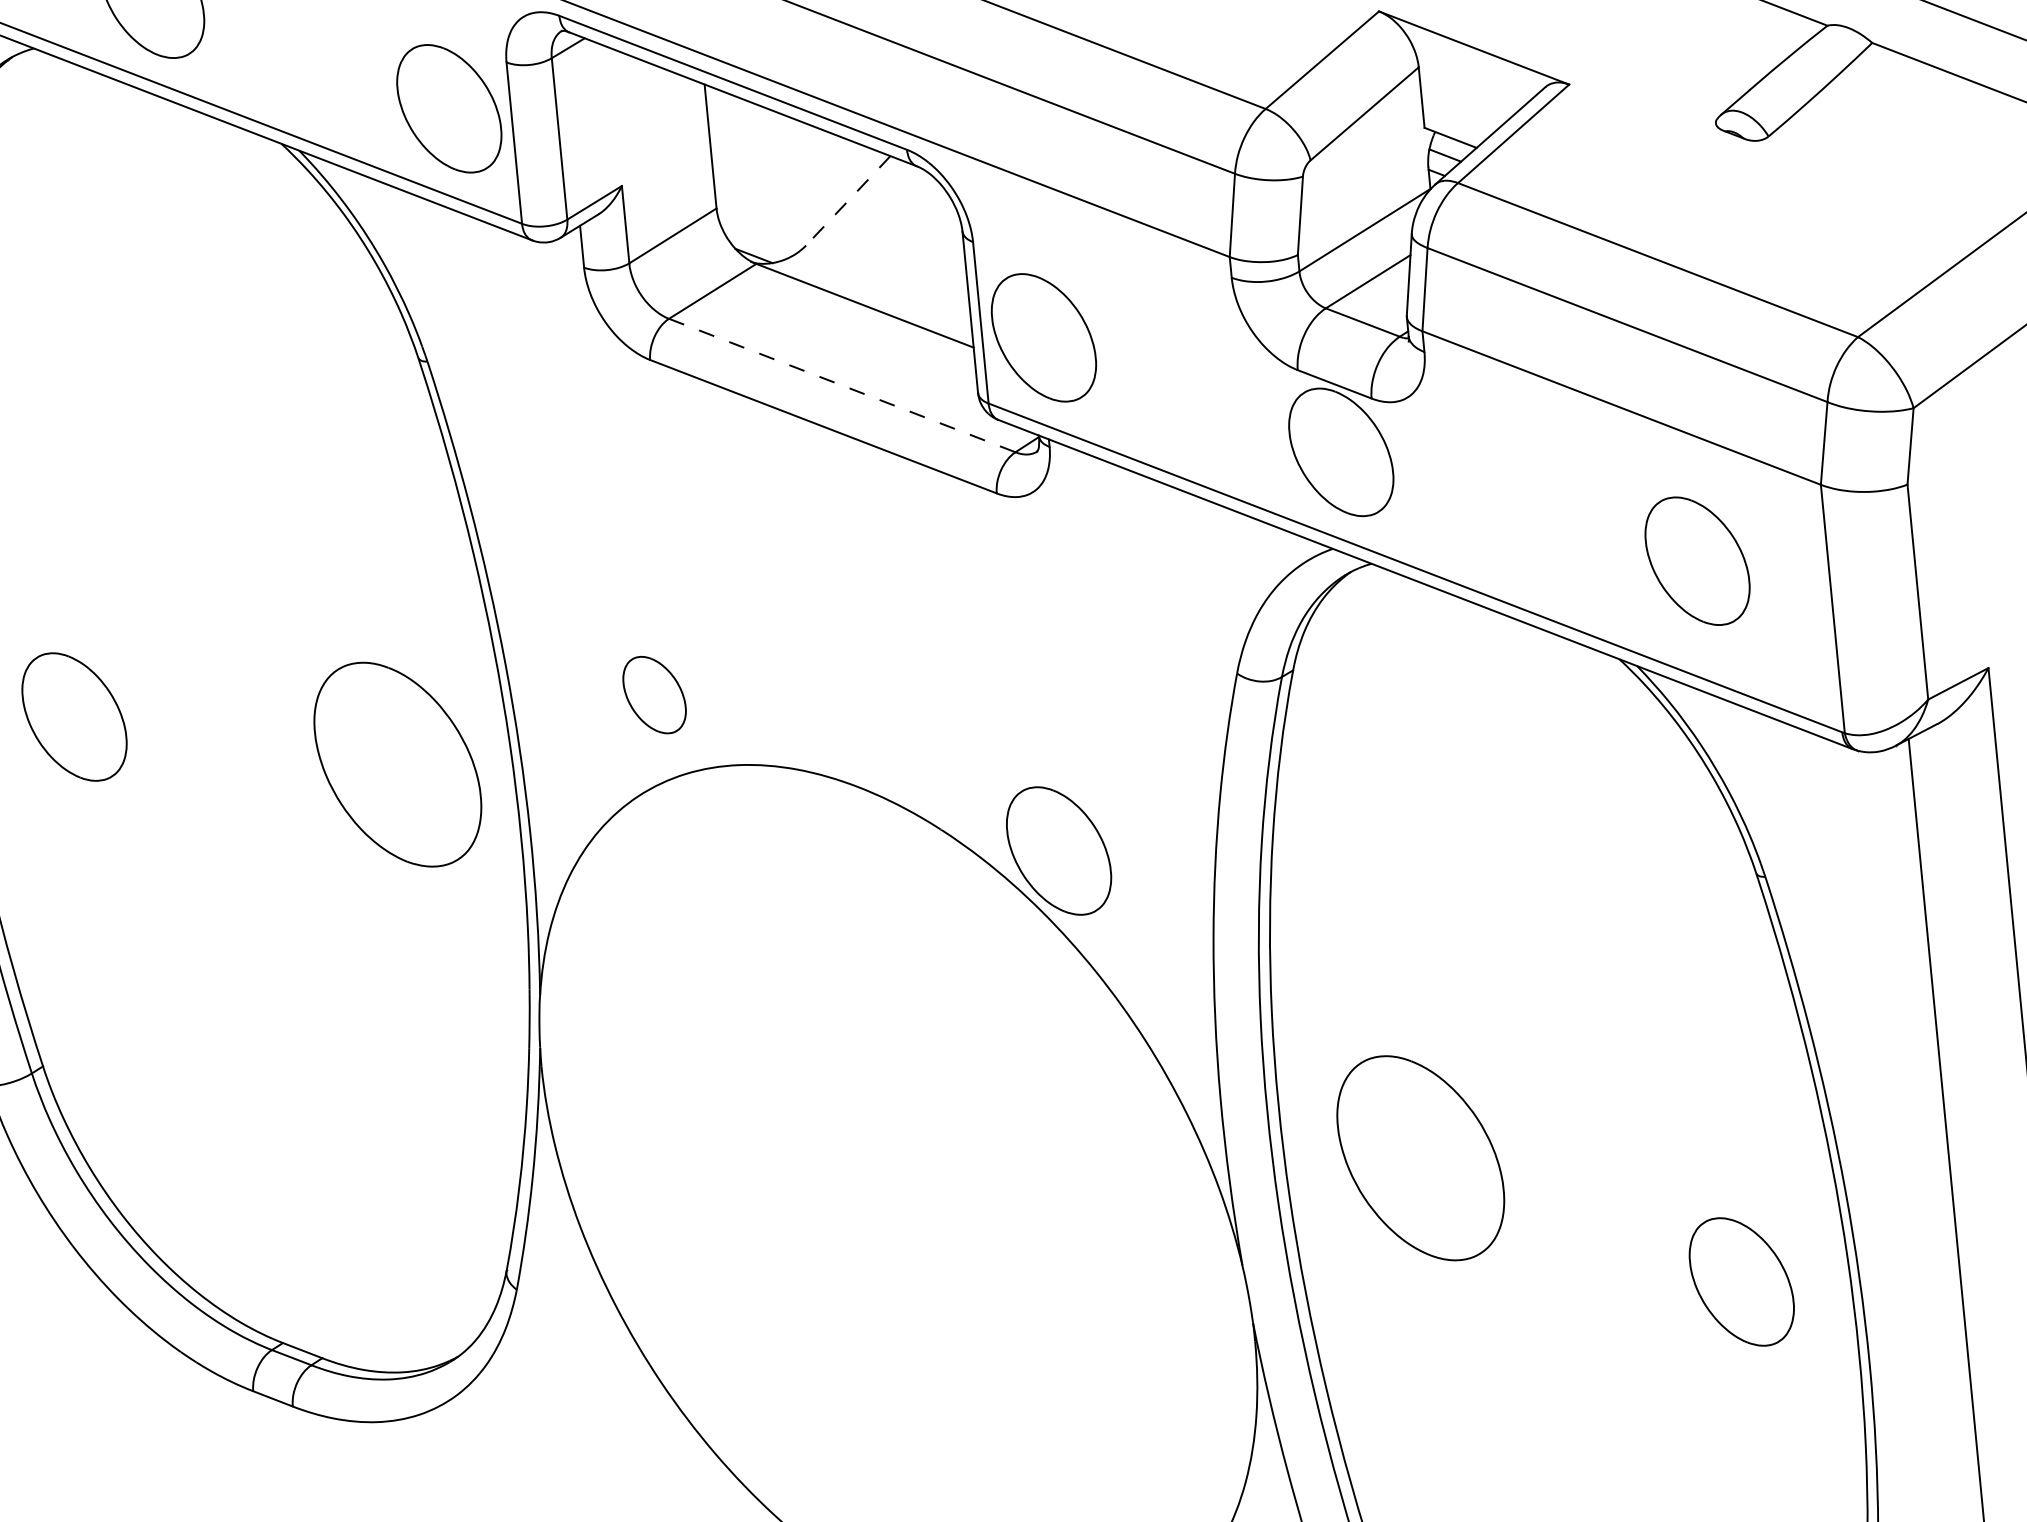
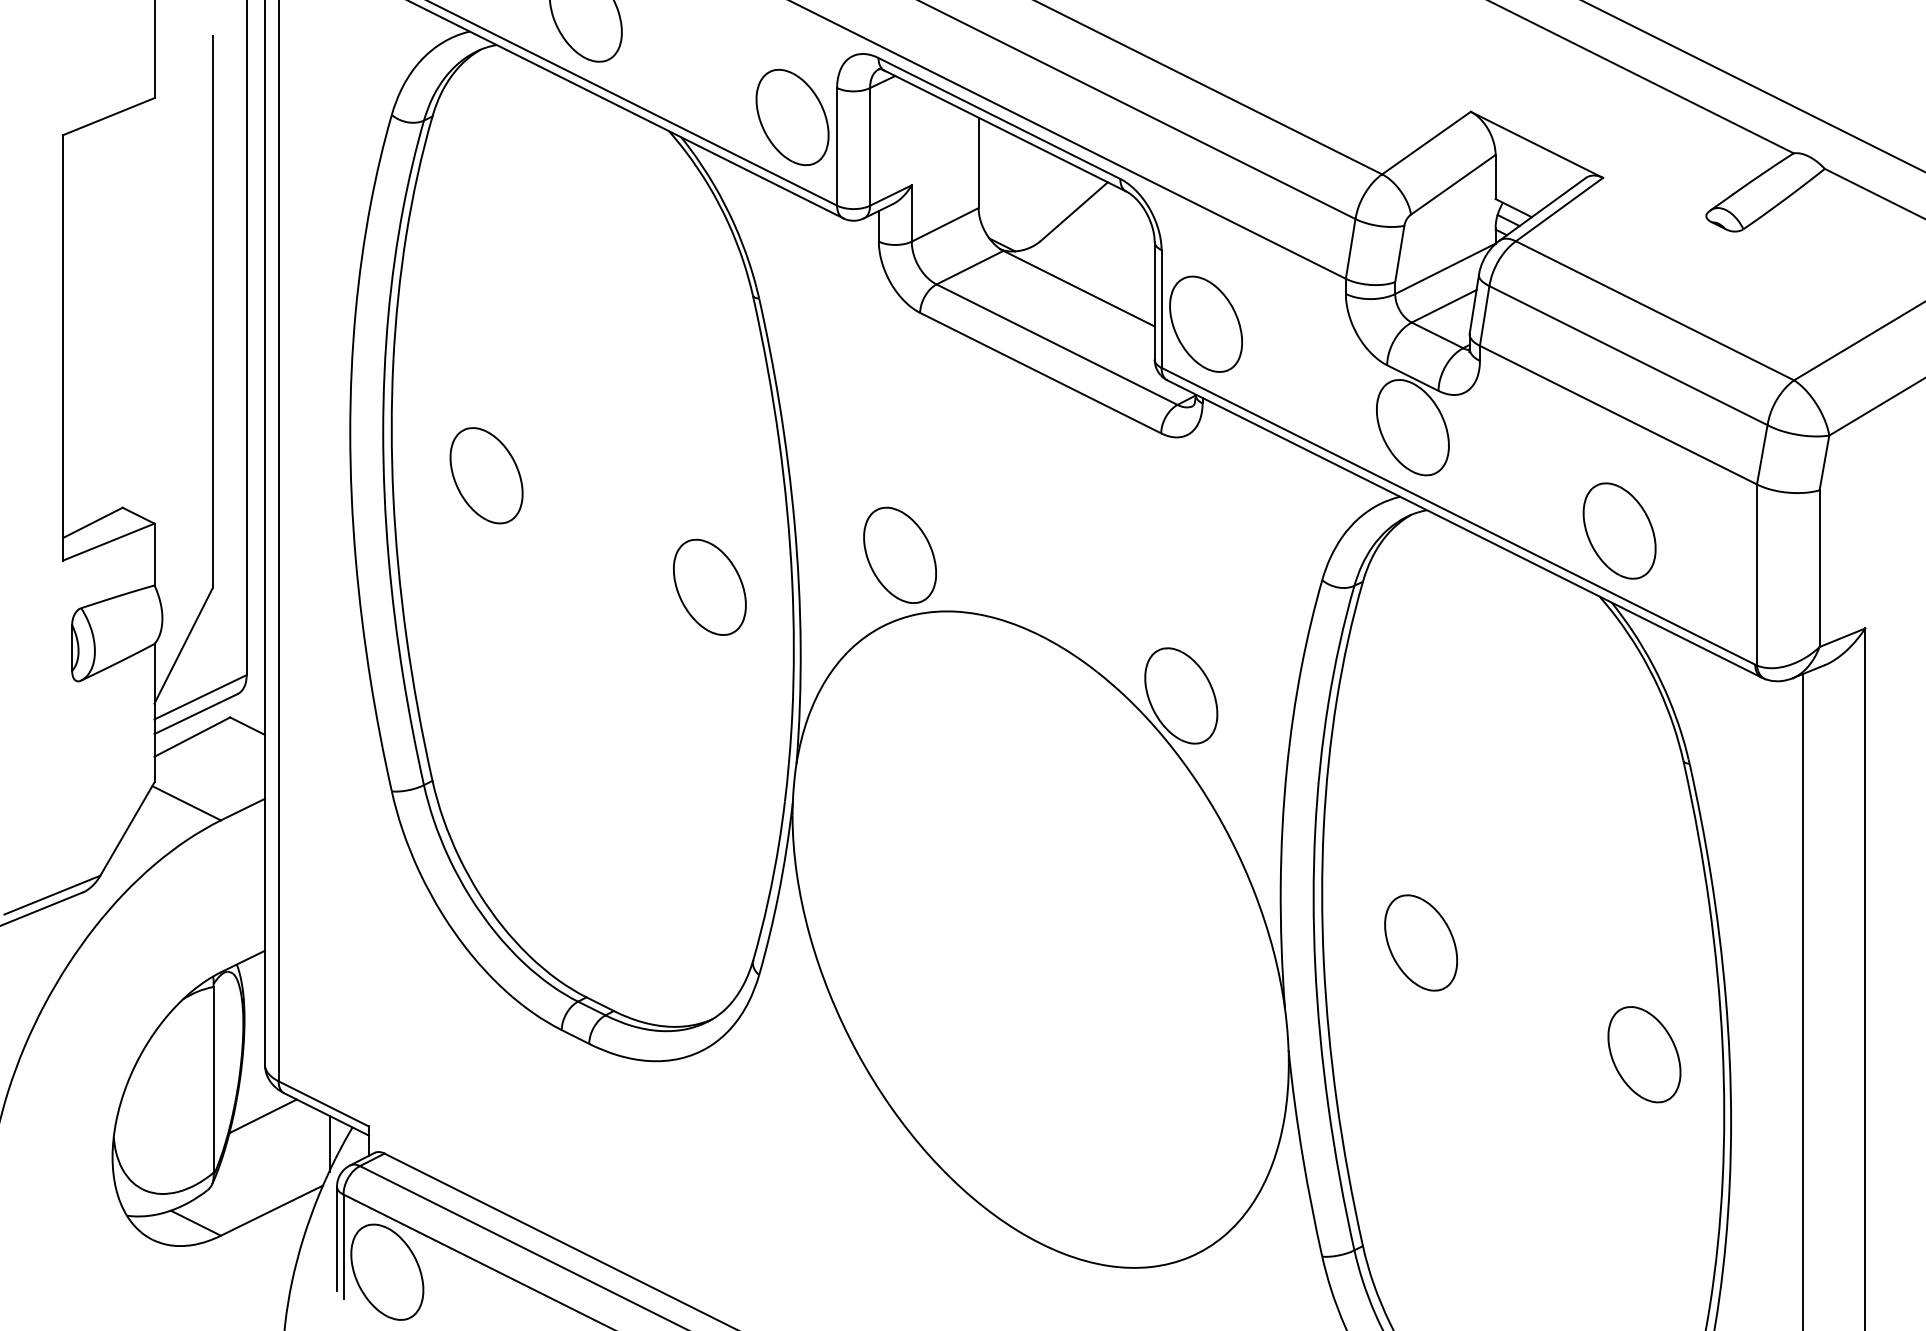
line: (848, 200) -> (1074, 211), dashed -> solid
line: (842, 385) -> (1057, 344), dashed -> solid
part: (1697, 560) -> (1619, 530), moved
part: (653, 694) -> (899, 554), size x1.67
part: (74, 716) -> (486, 475), moved
part: (397, 763) -> (709, 586), size x0.62
part: (1419, 1157) -> (1420, 942), size x0.62

